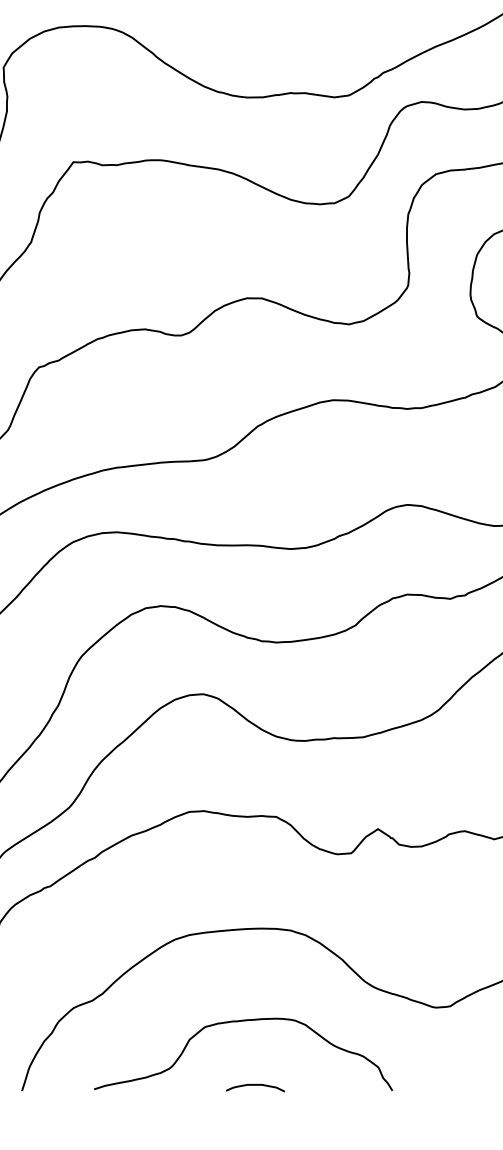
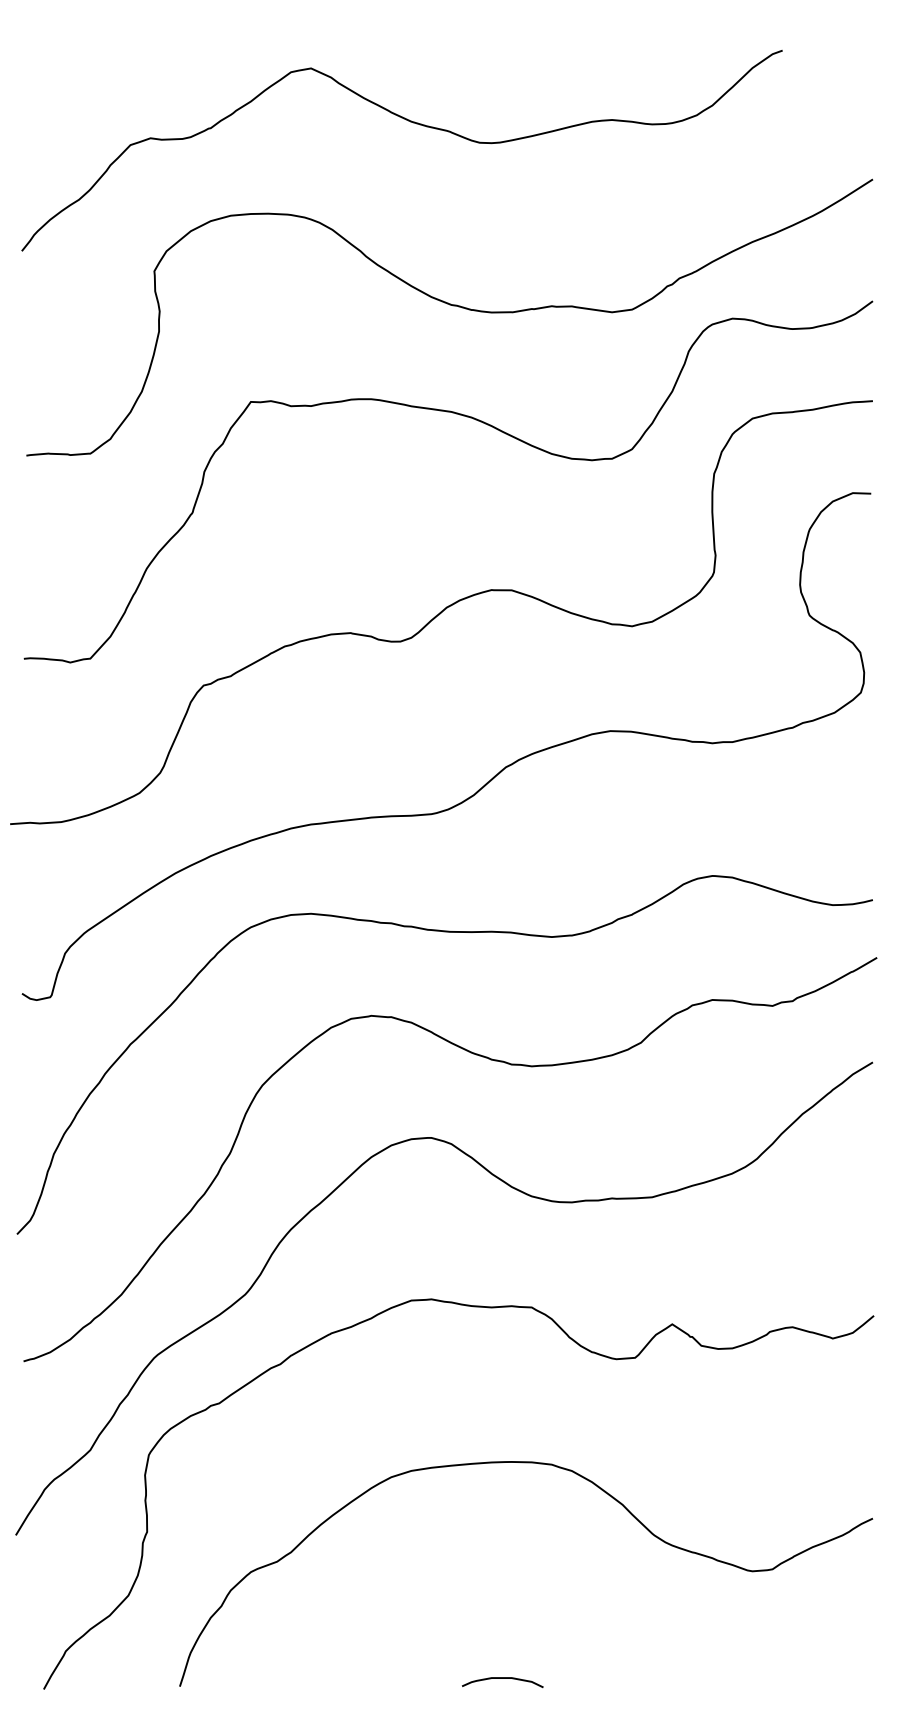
curve: (237, 1022) -> (477, 1591), removed

